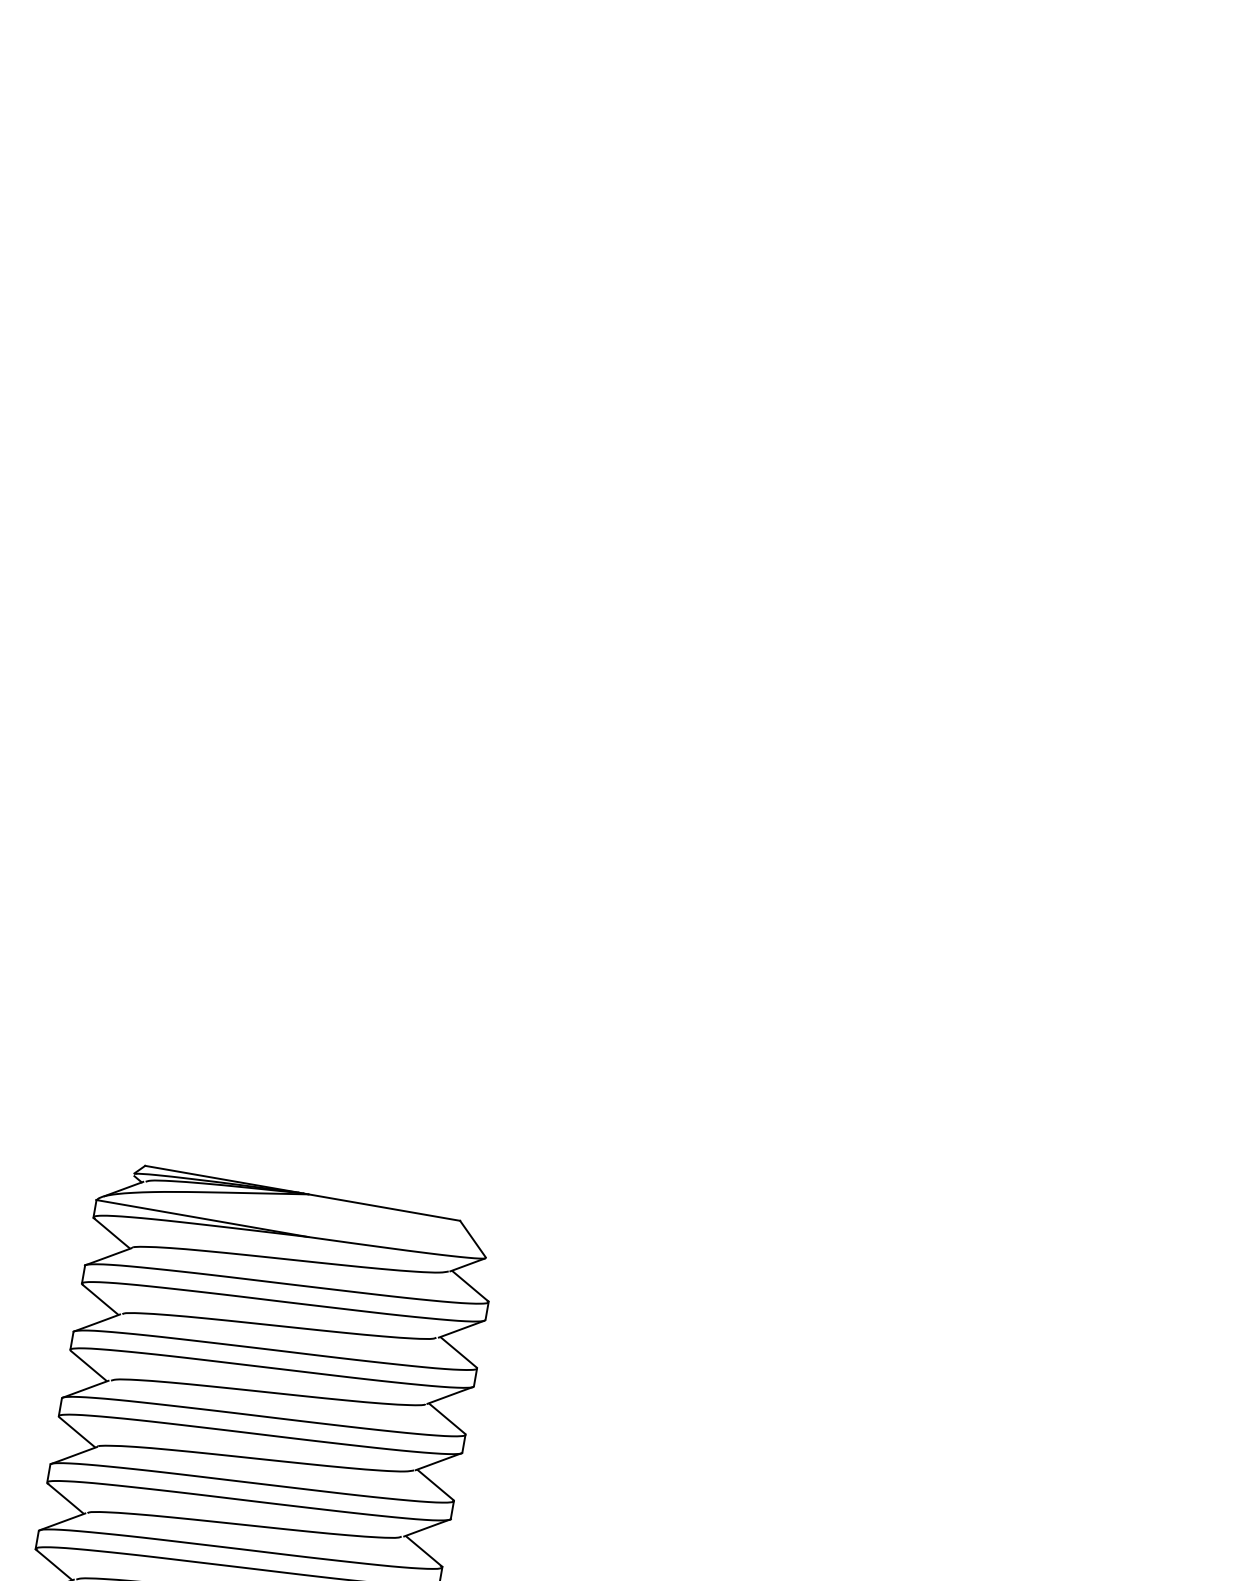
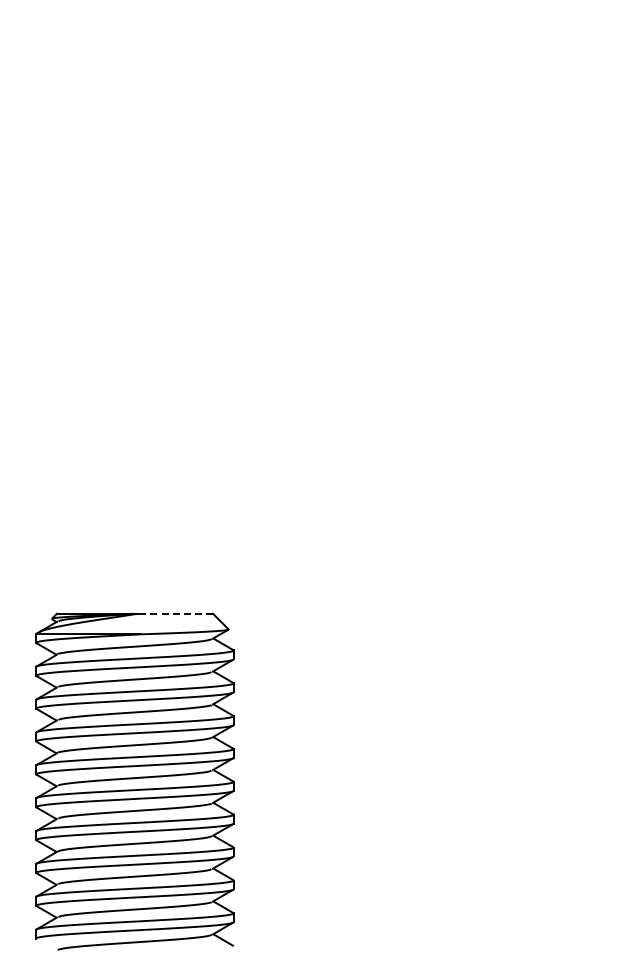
line: (384, 1207) -> (175, 613), solid -> dashed

